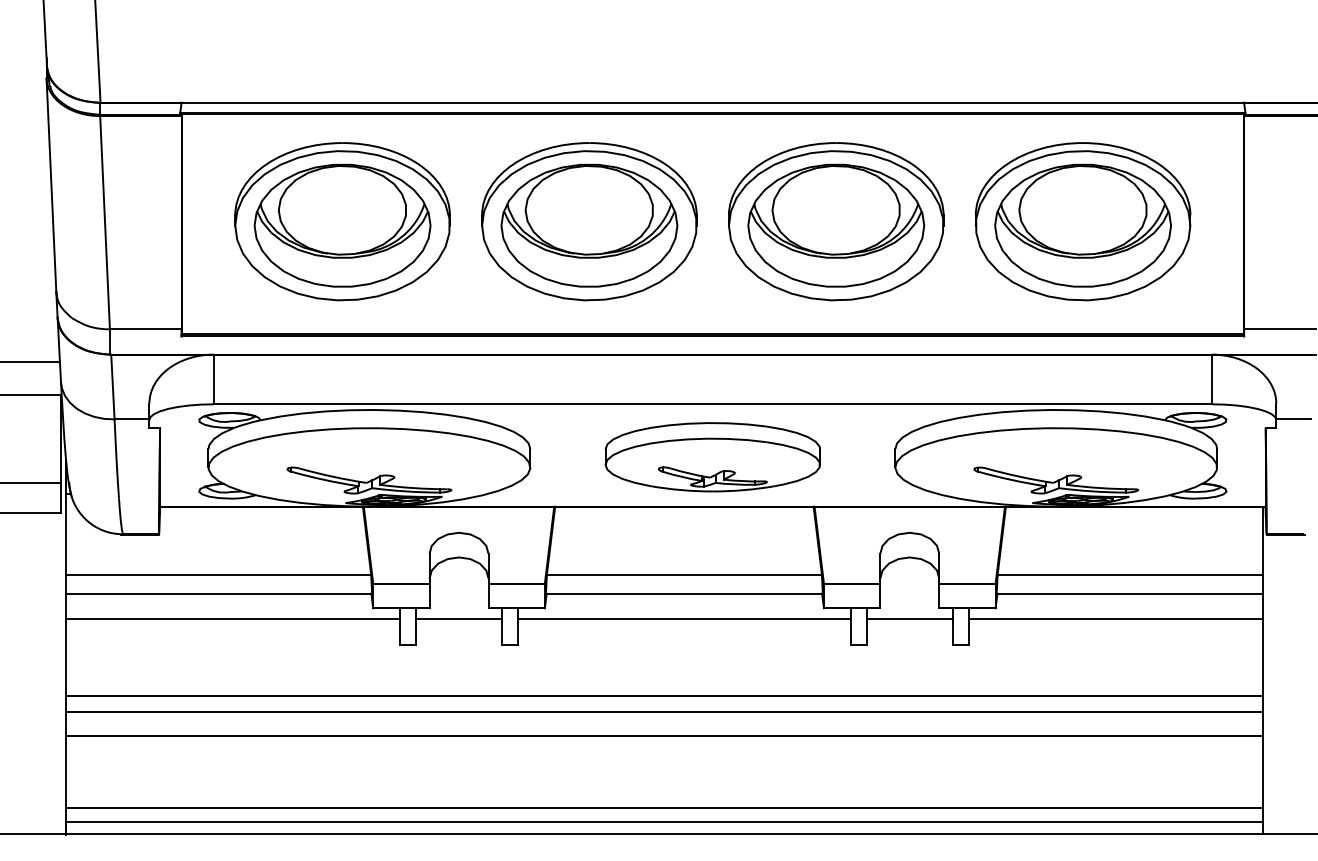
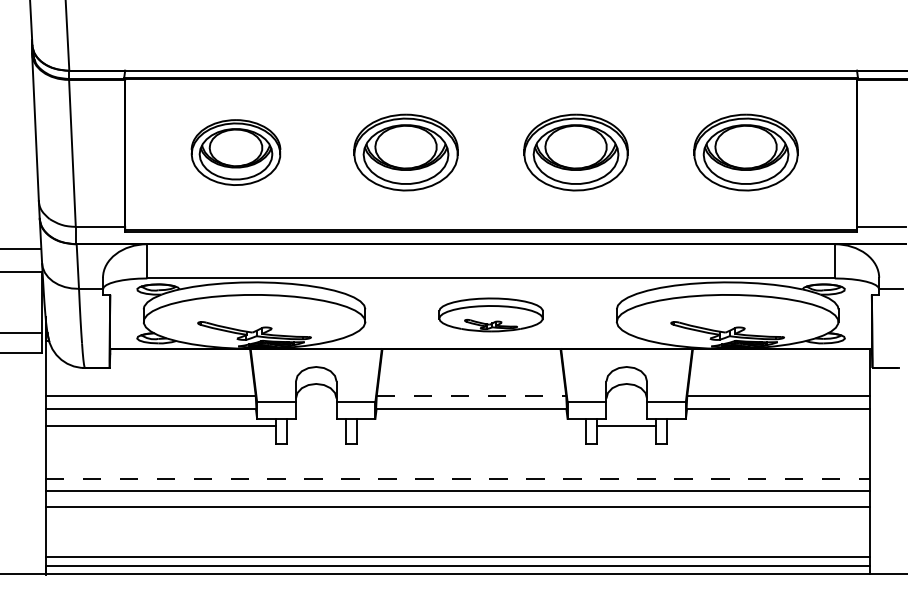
part: (341, 221) -> (235, 152), size x0.6
part: (588, 221) -> (405, 152), size x0.7
part: (835, 221) -> (575, 152), size x0.7
part: (1082, 221) -> (745, 152), size x0.7
part: (711, 456) -> (490, 314), size x0.7
line: (684, 574) -> (471, 395), solid -> dashed
line: (457, 619) -> (315, 426), removed
line: (684, 619) -> (471, 426), removed
line: (1115, 619) -> (768, 426), removed
line: (665, 696) -> (458, 479), solid -> dashed

